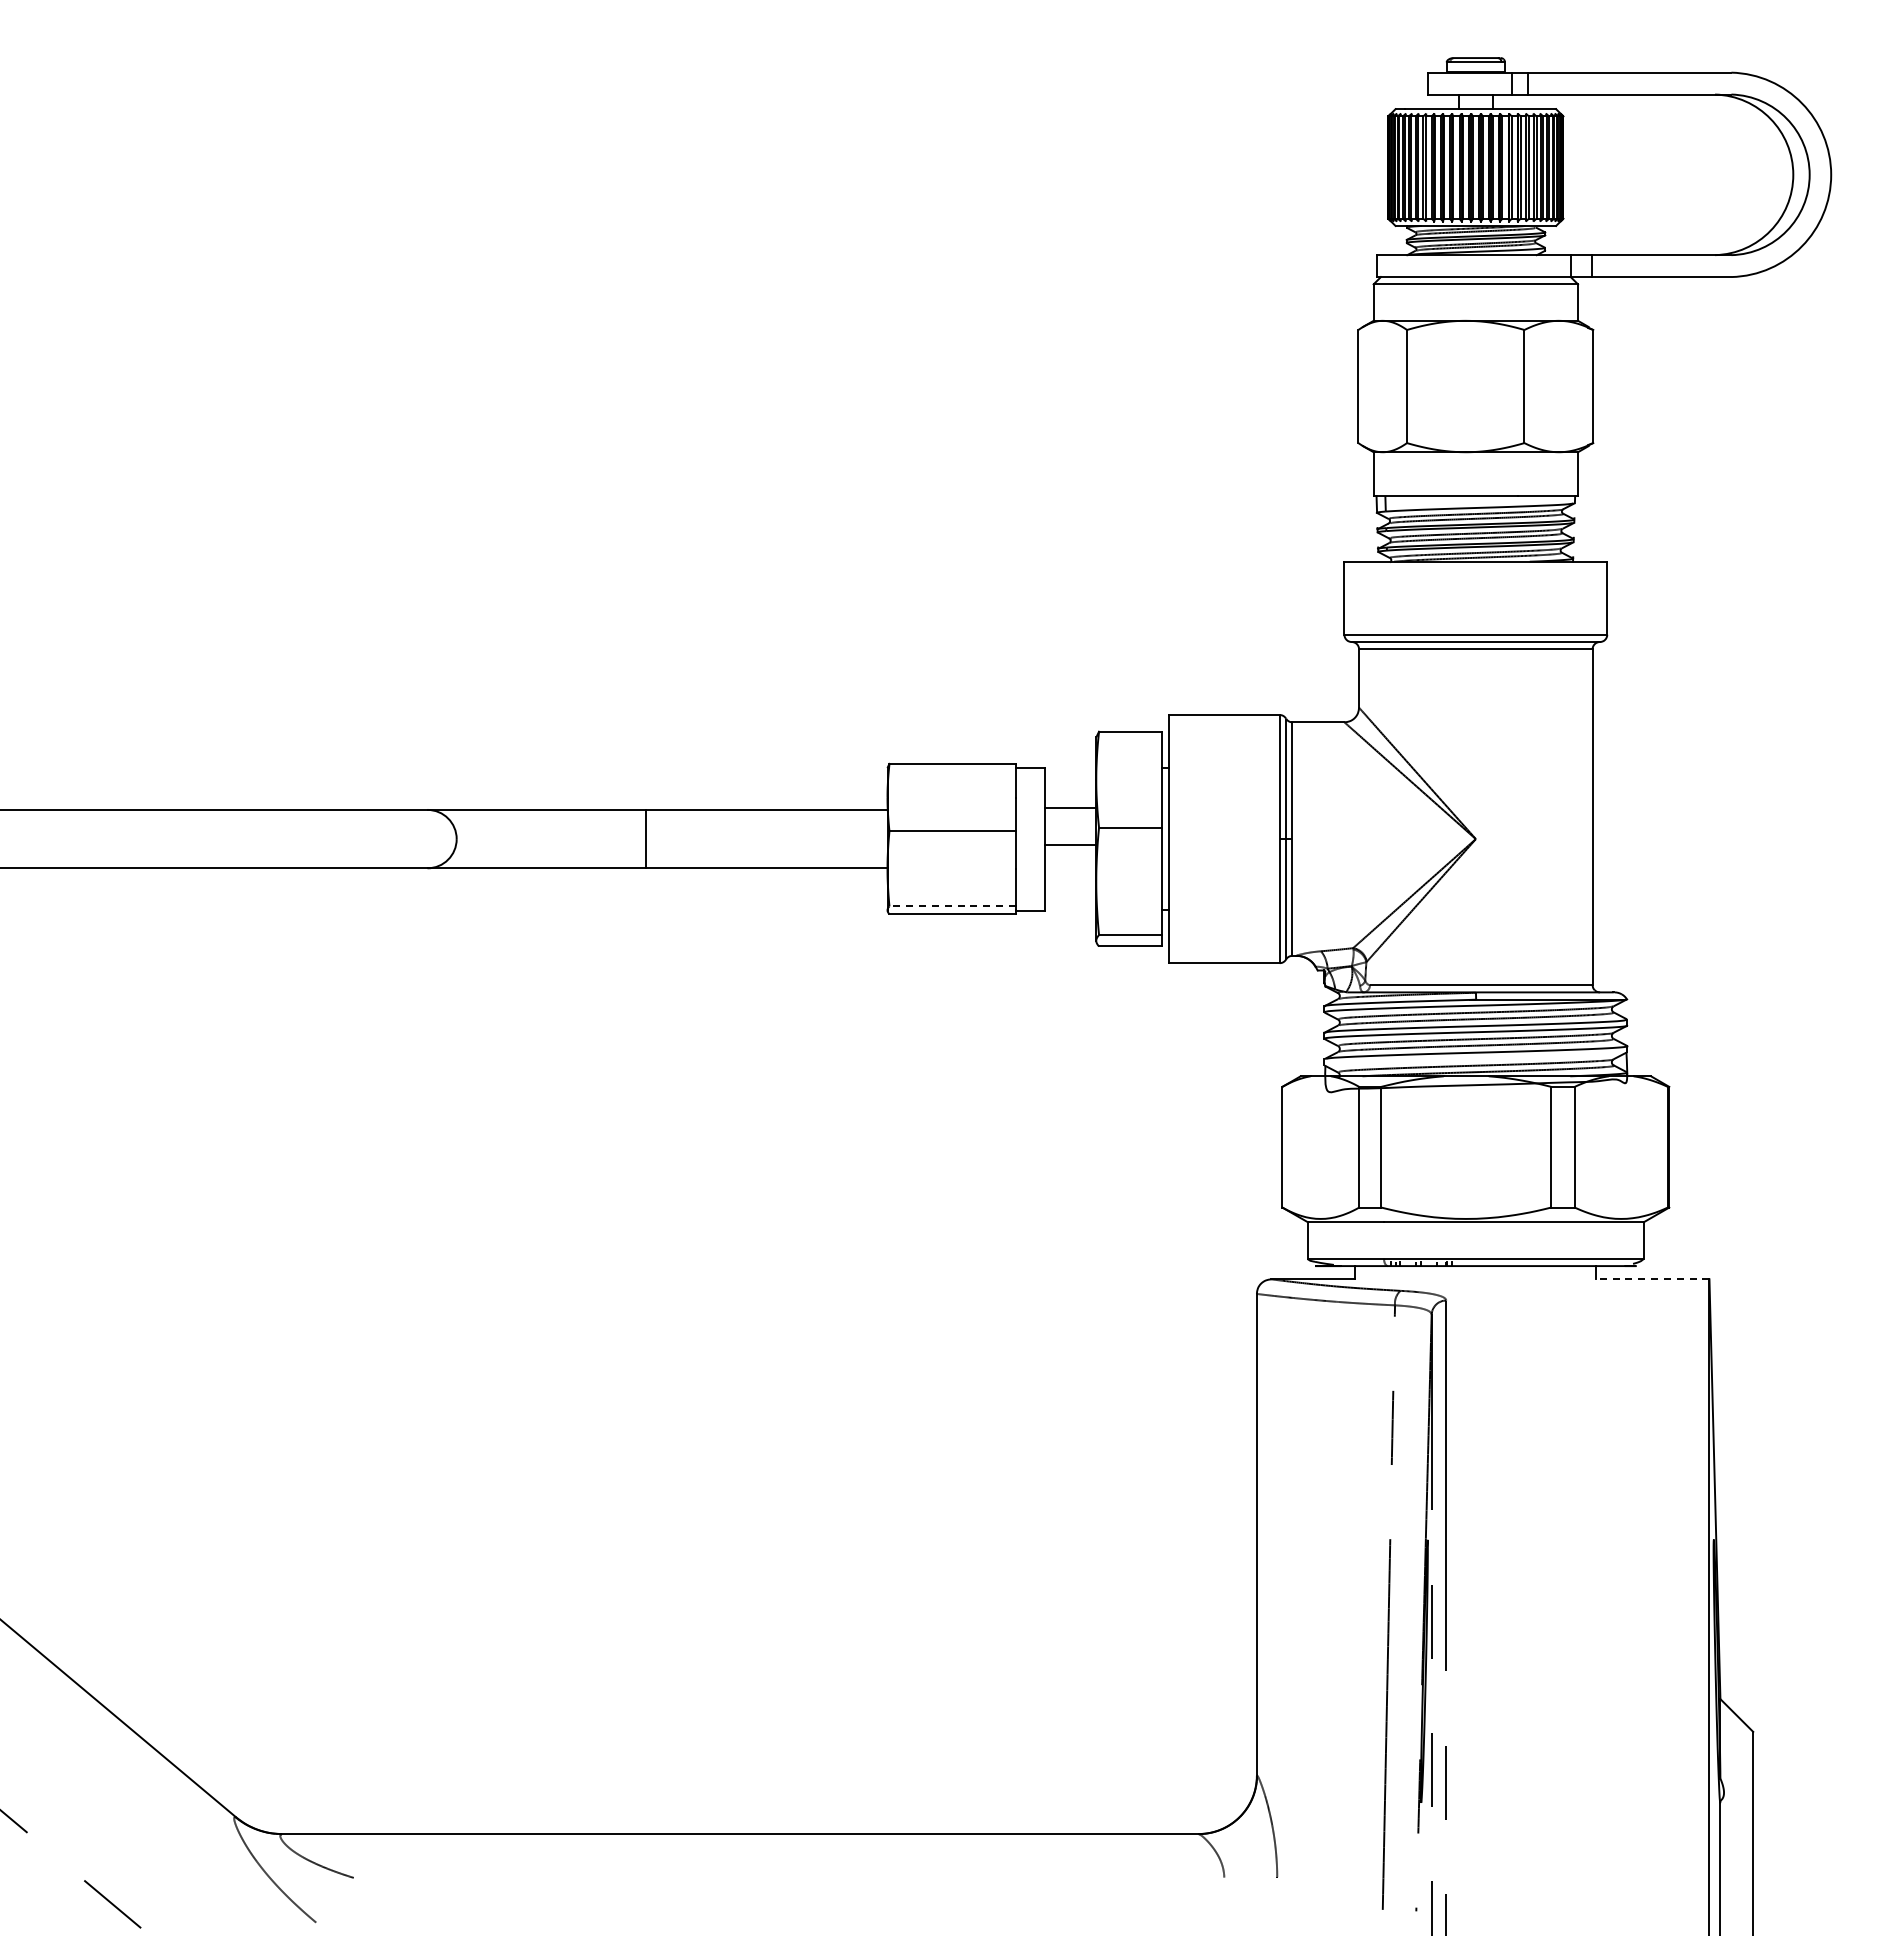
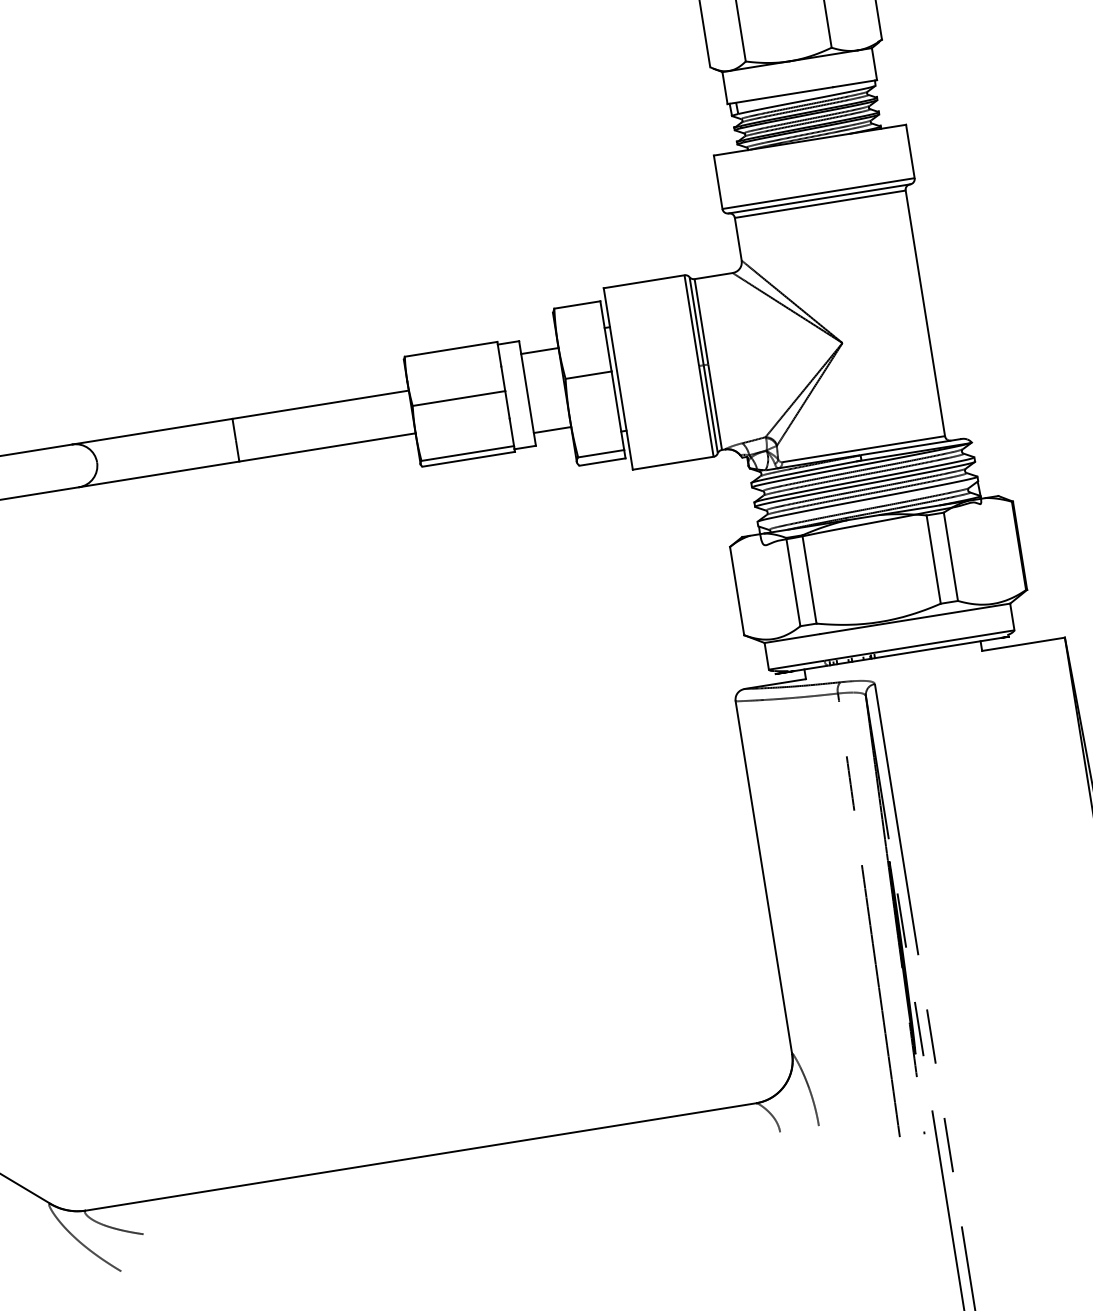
line: (1070, 808) -> (552, 430), moved
line: (1070, 845) -> (539, 351), moved
line: (952, 906) -> (467, 453), dashed -> solid
line: (1652, 1279) -> (1023, 644), dashed -> solid

